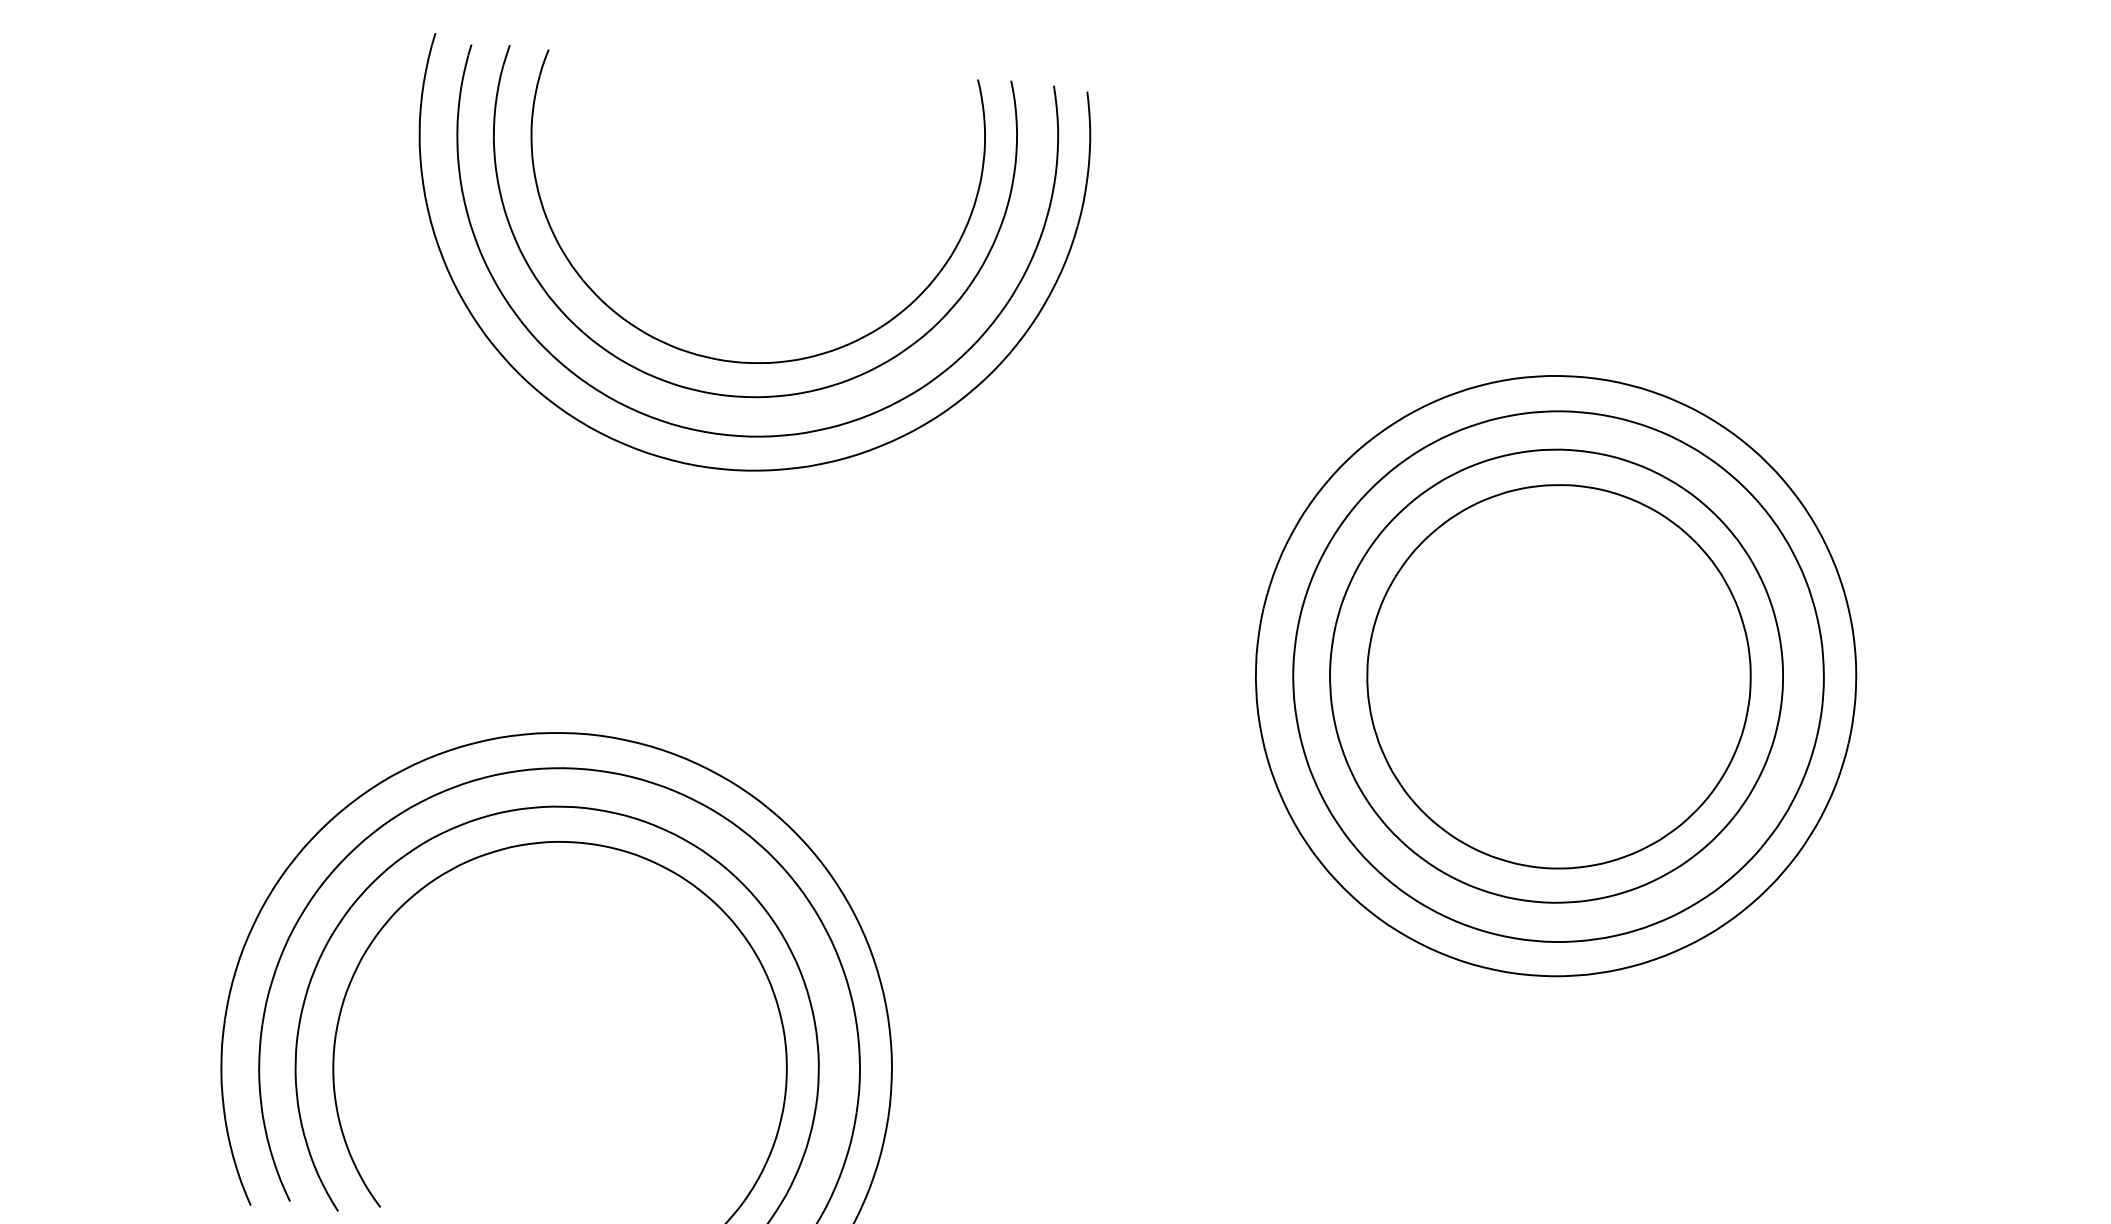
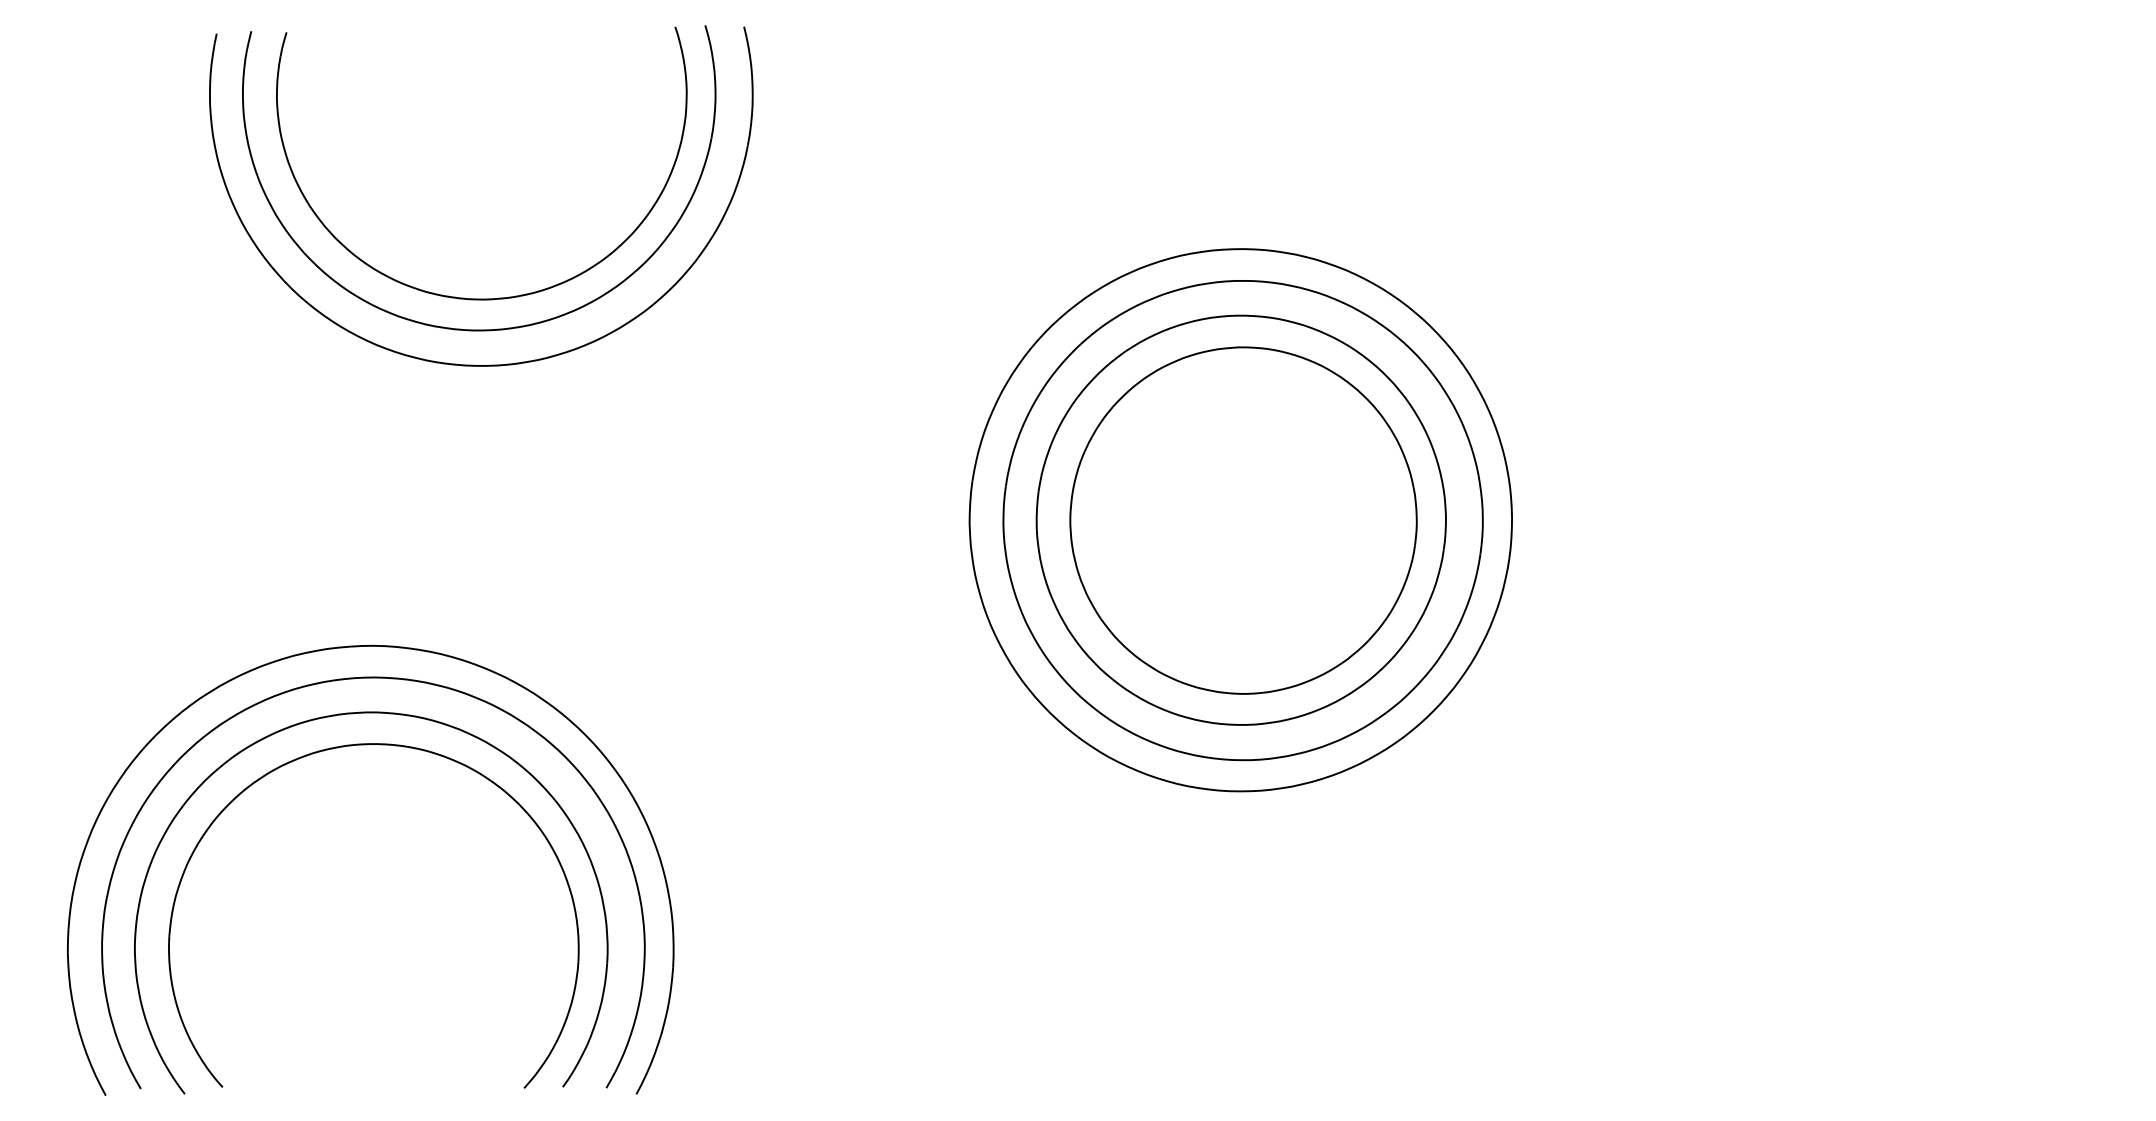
part: (717, 467) -> (470, 395), removed

